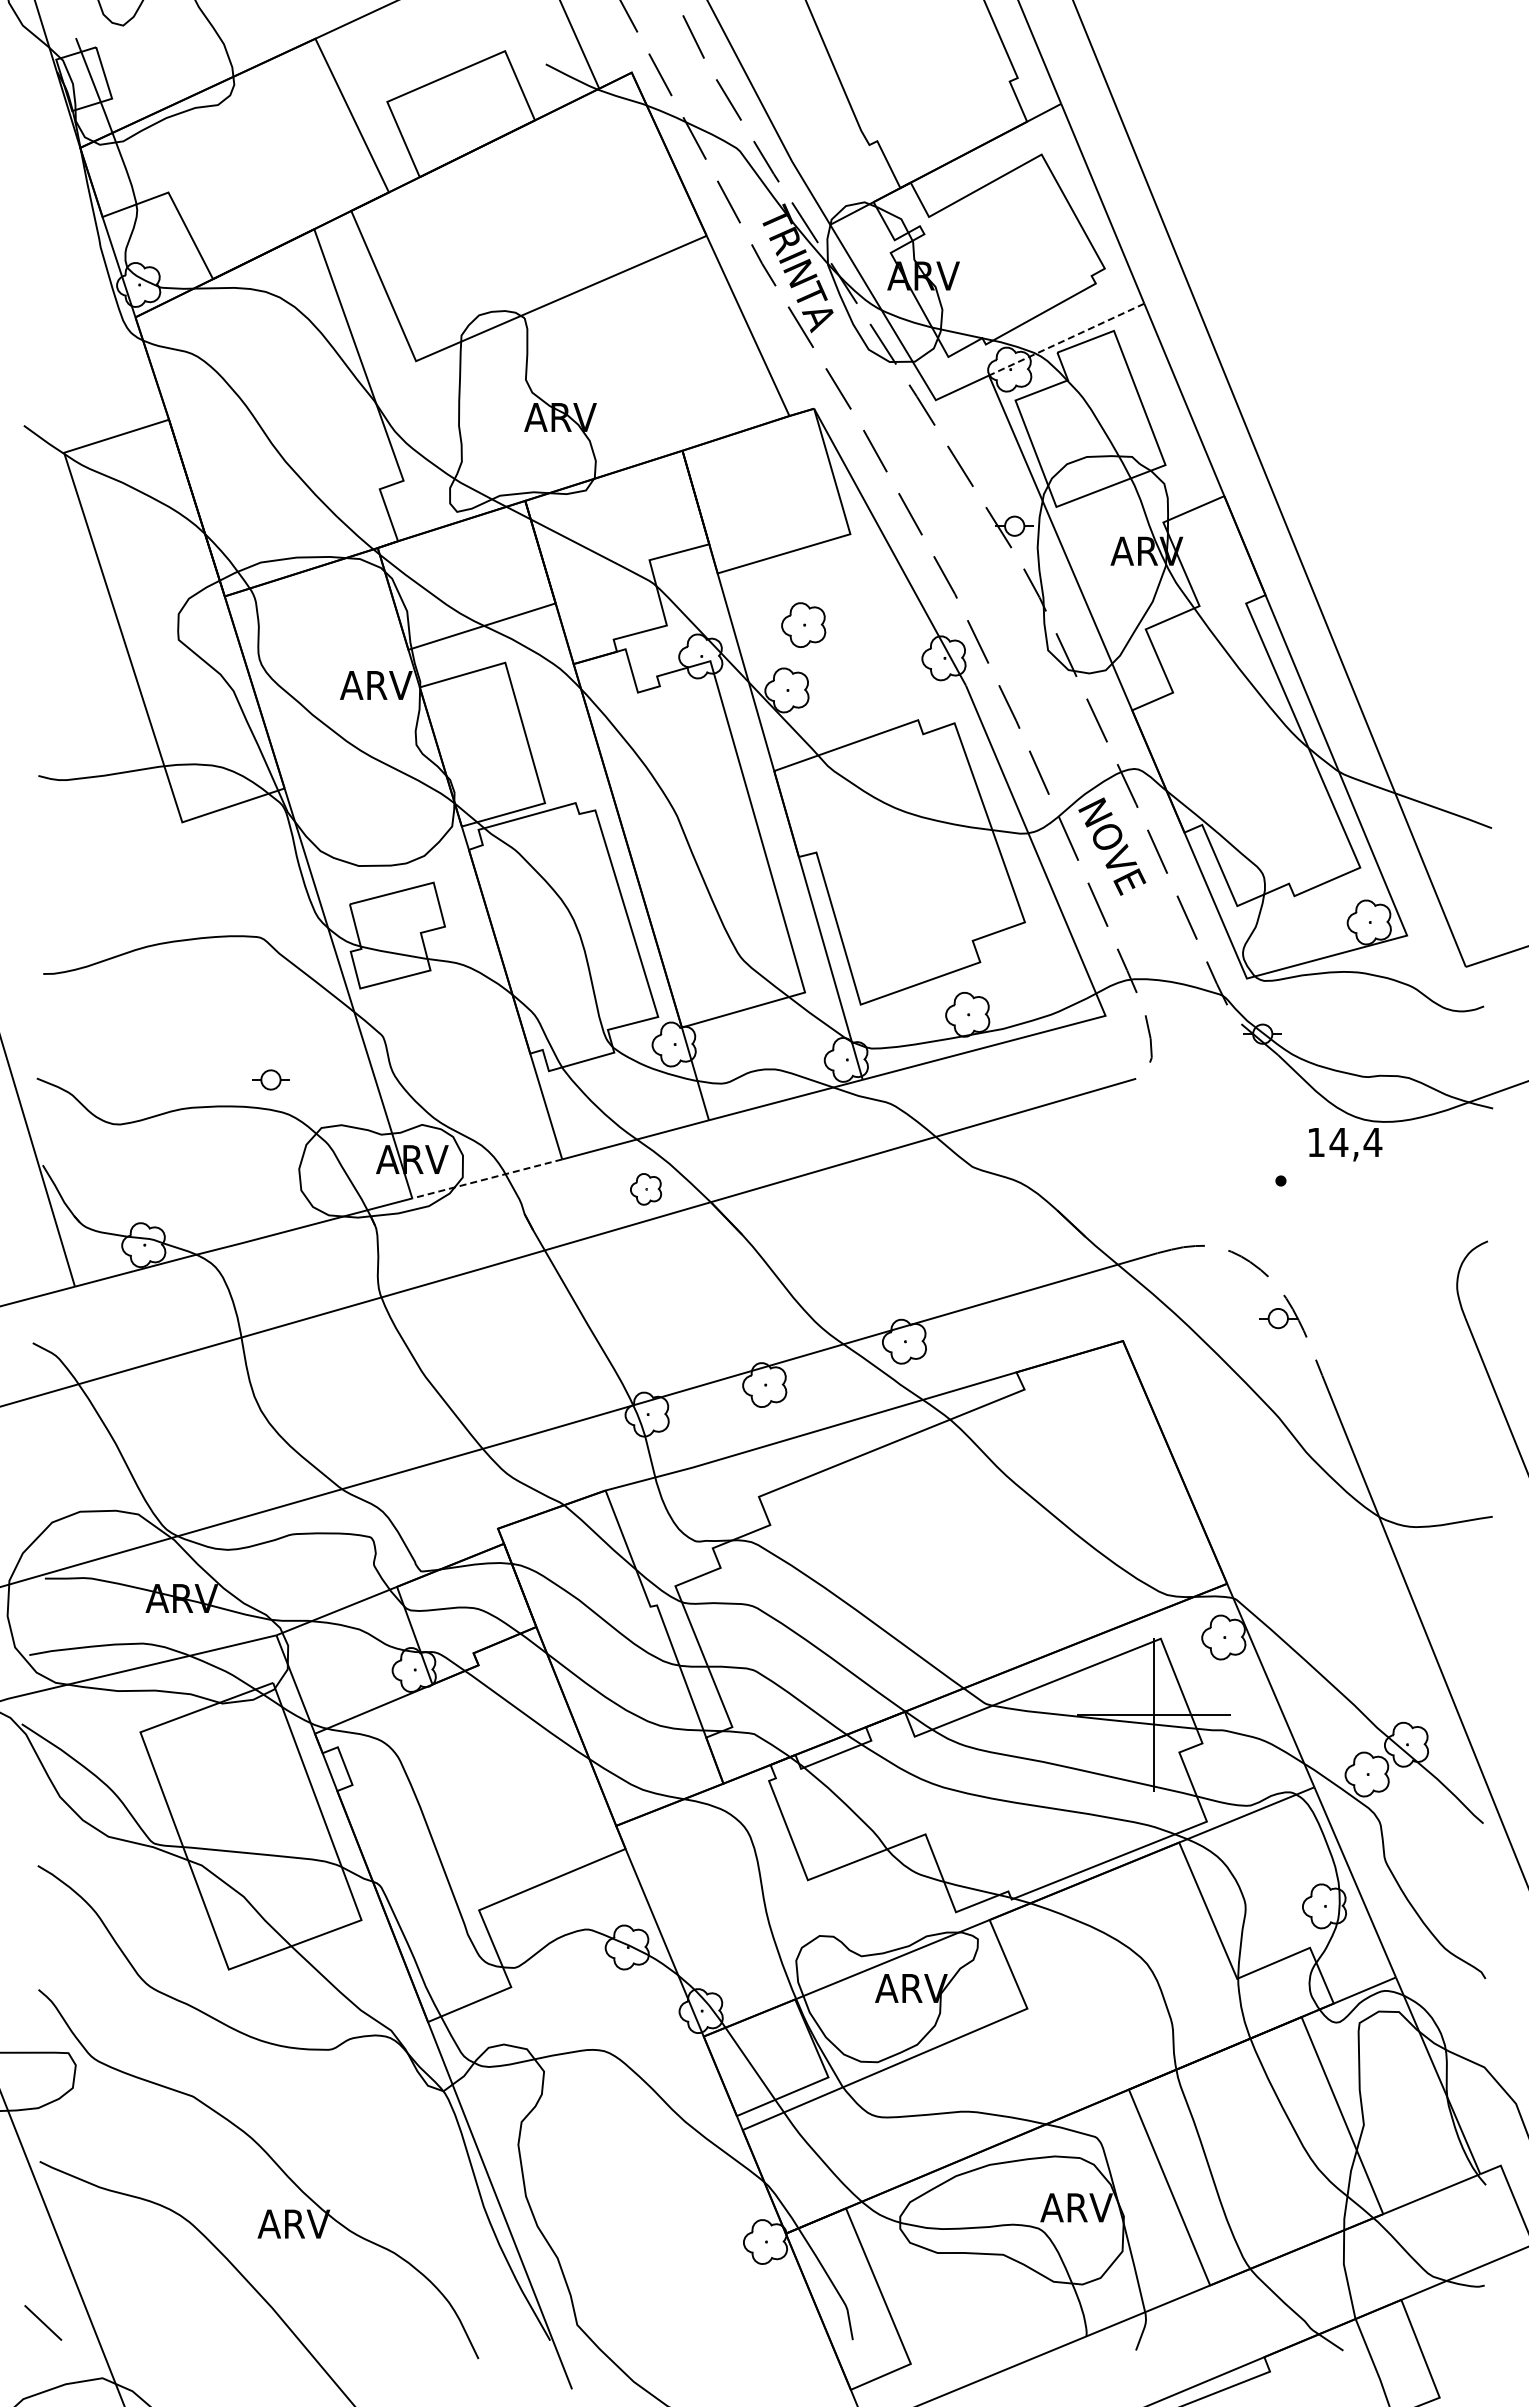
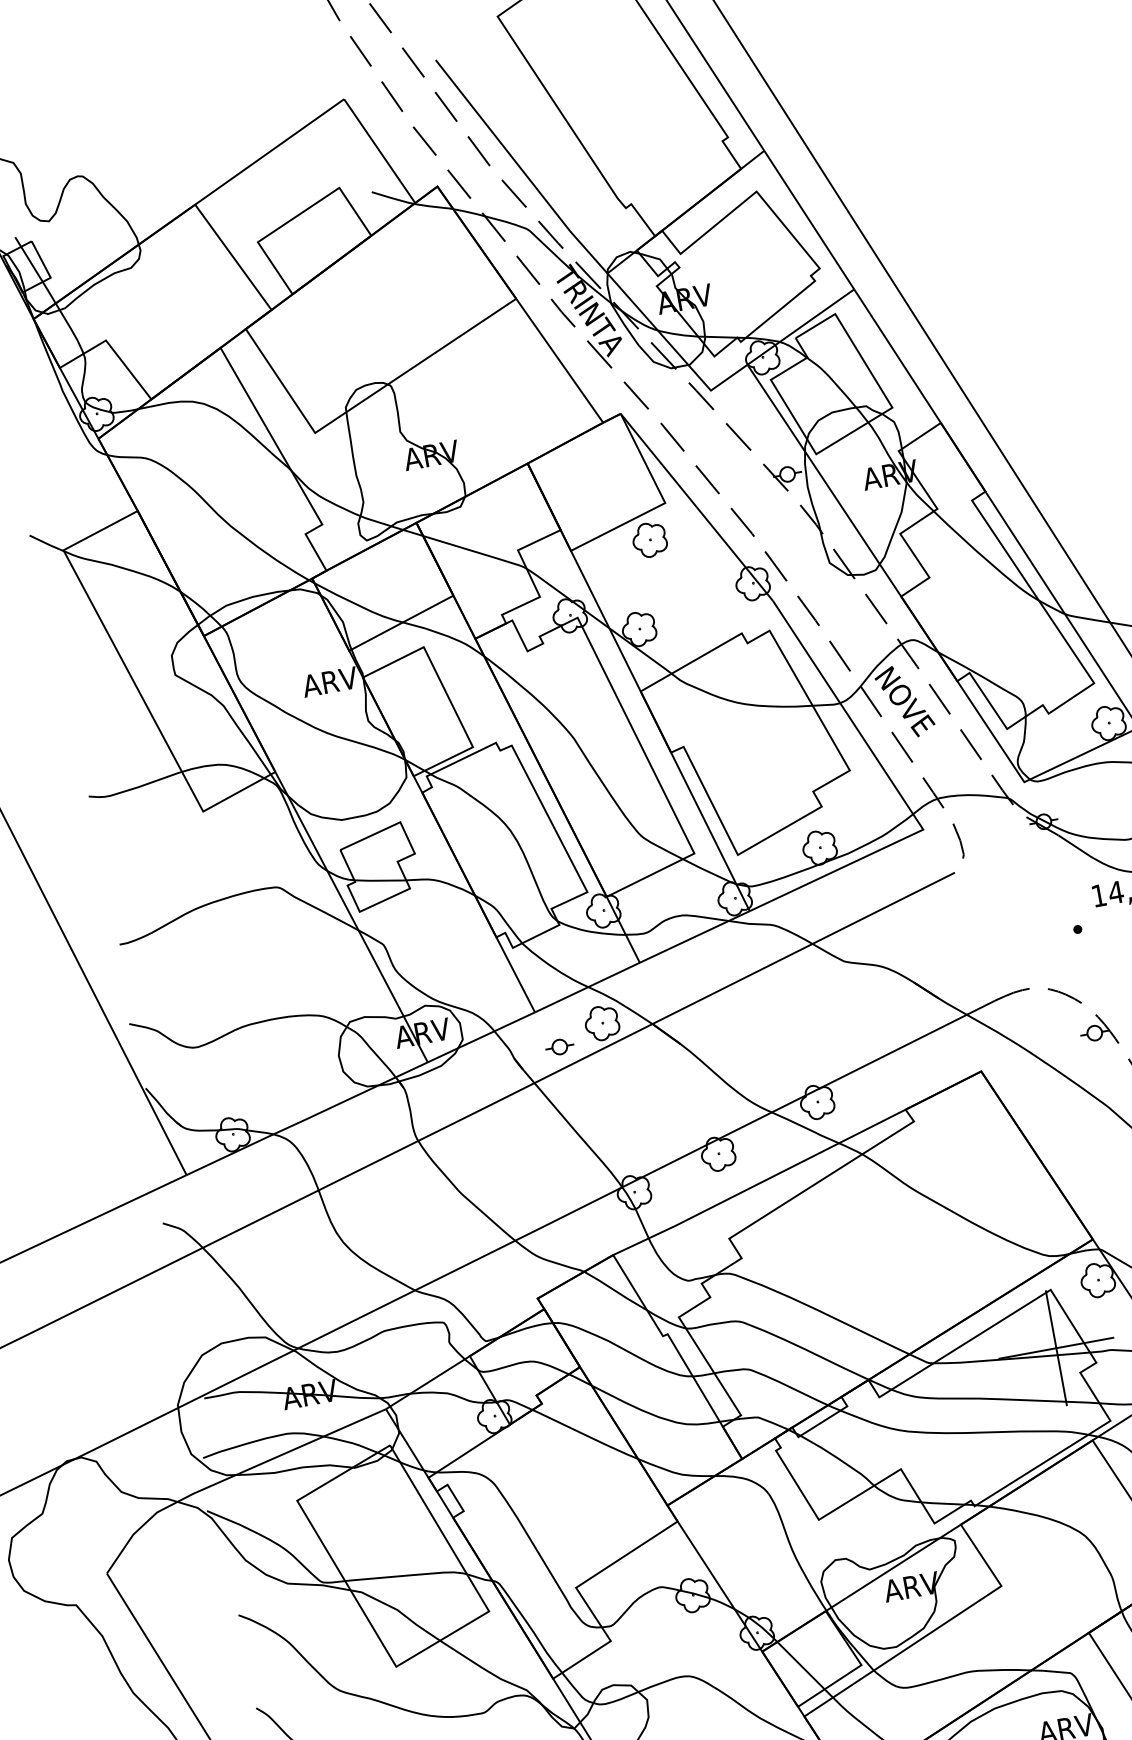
line: (1066, 339) -> (800, 327), dashed -> solid
part: (803, 624) -> (649, 539), moved
part: (270, 1079) -> (559, 1046), moved
line: (486, 1179) -> (480, 1037), dashed -> solid
part: (645, 1189) -> (601, 1023), size x1.43

